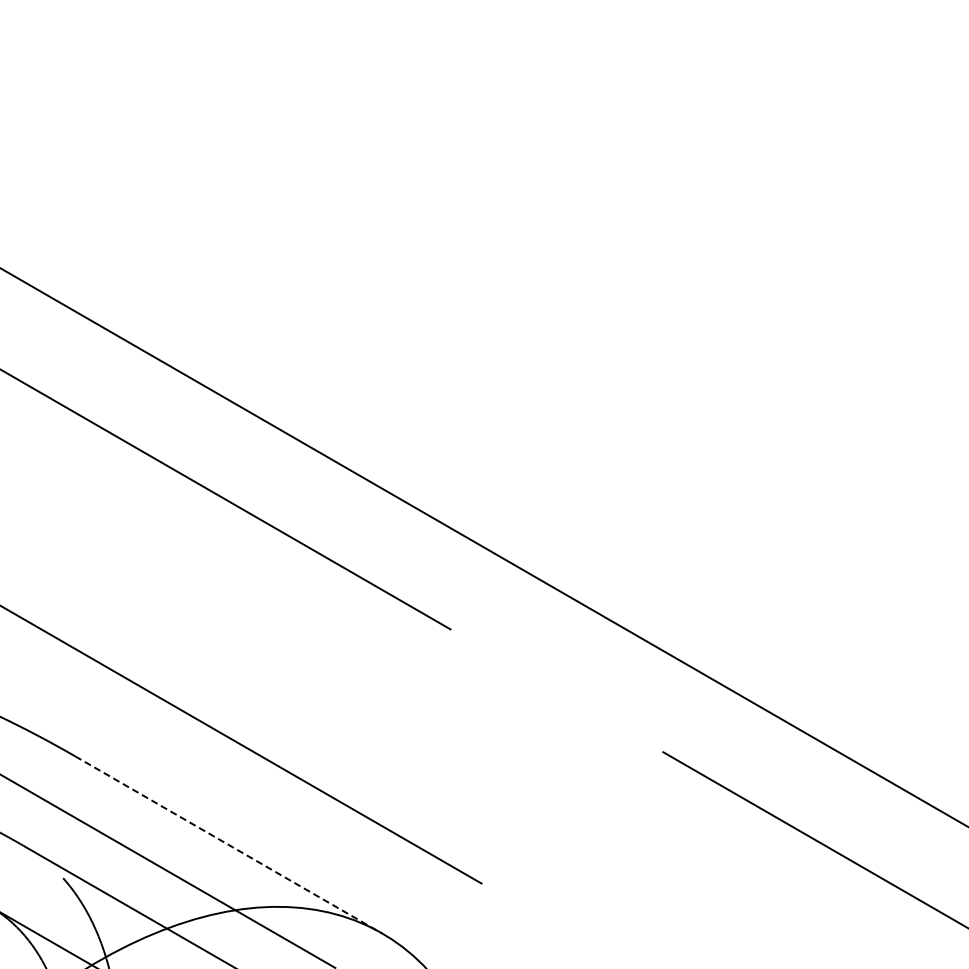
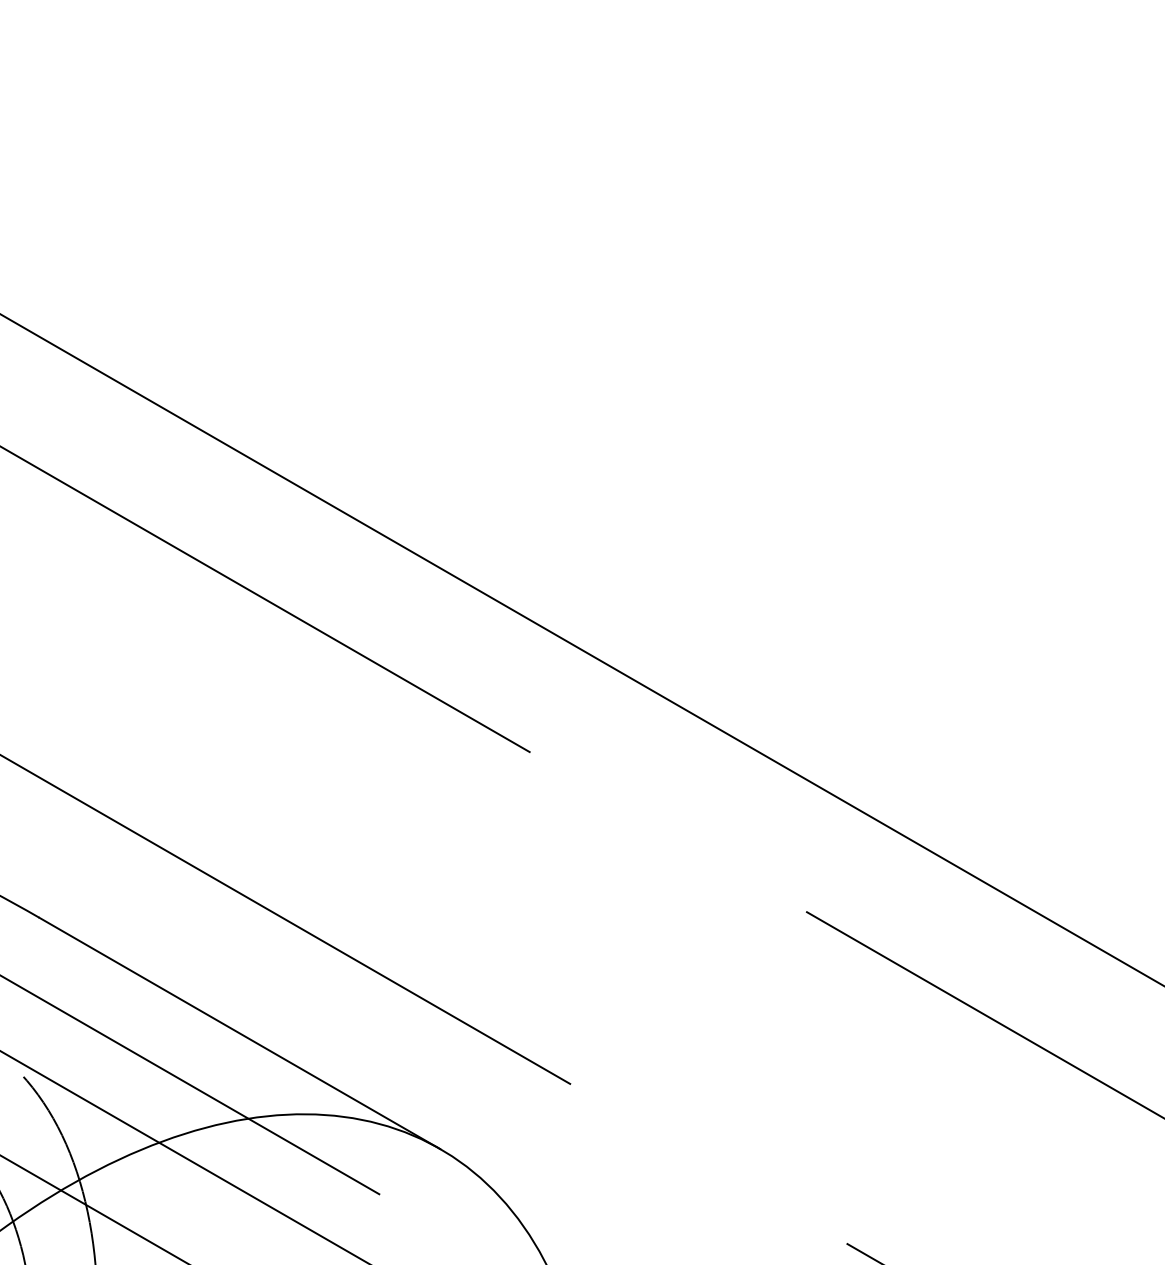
line: (229, 845) -> (240, 1034), dashed -> solid

